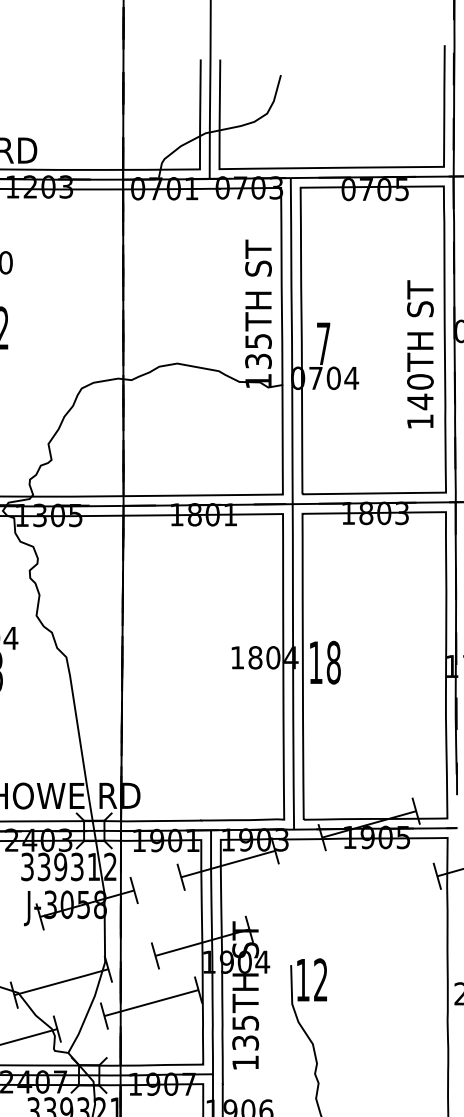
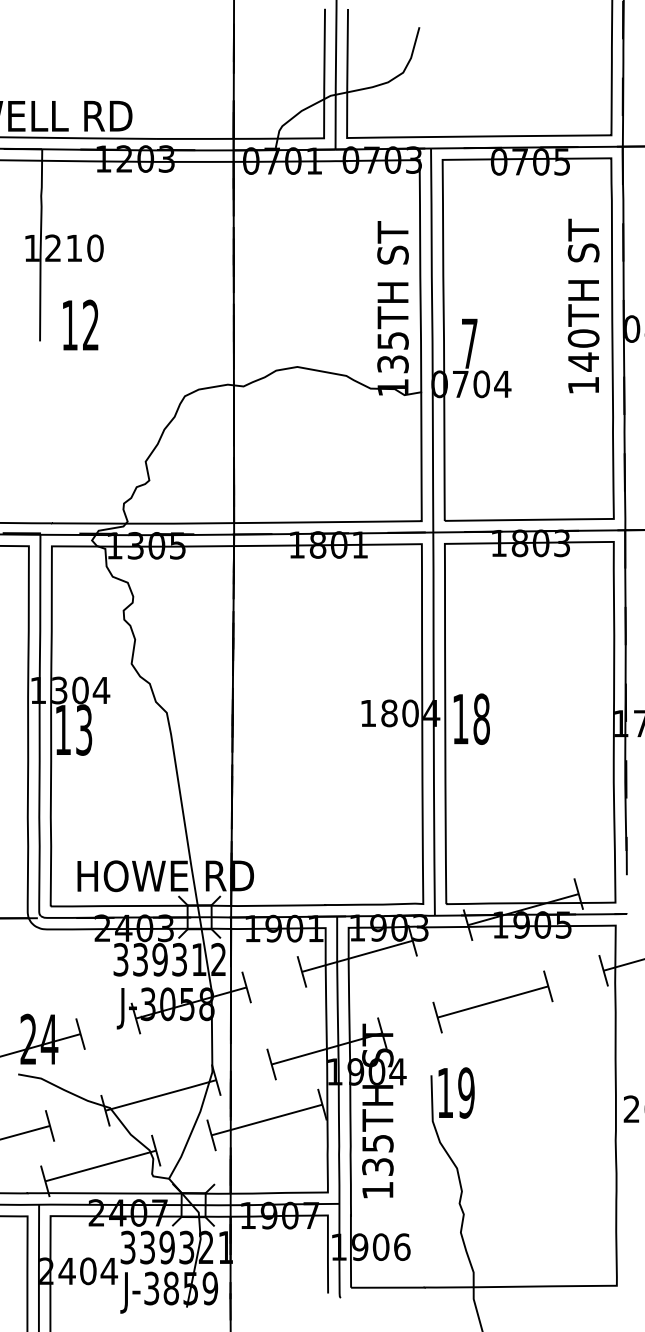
text: (420, 353) -> (583, 305), moved
part: (342, 902) -> (492, 1001), added
text: (320, 979) -> (466, 1092), 12 -> 19

